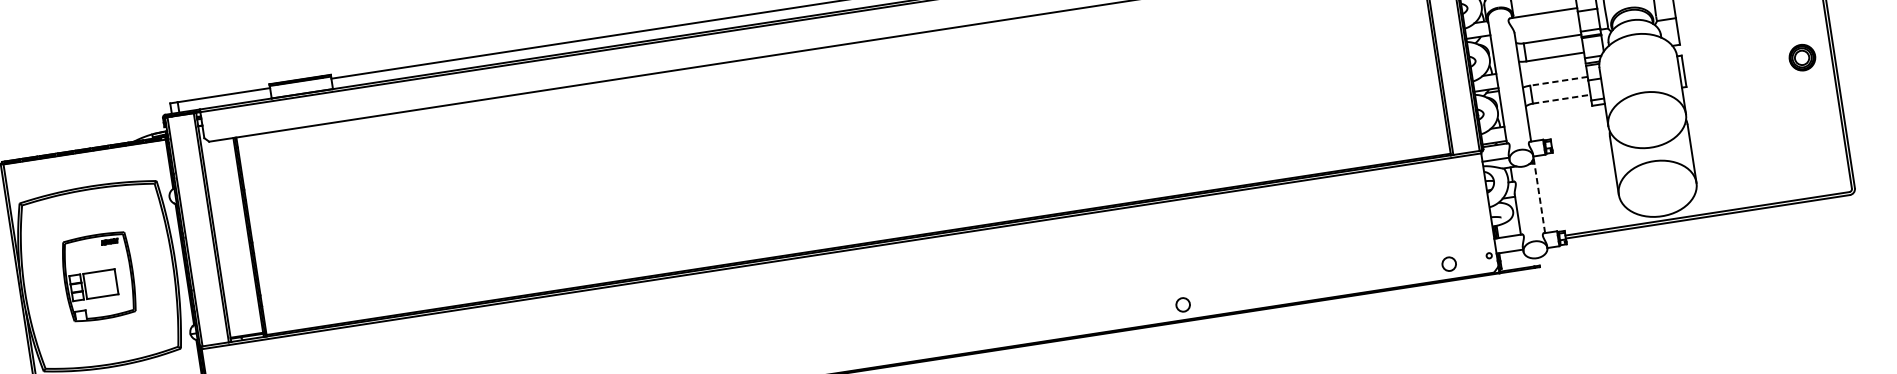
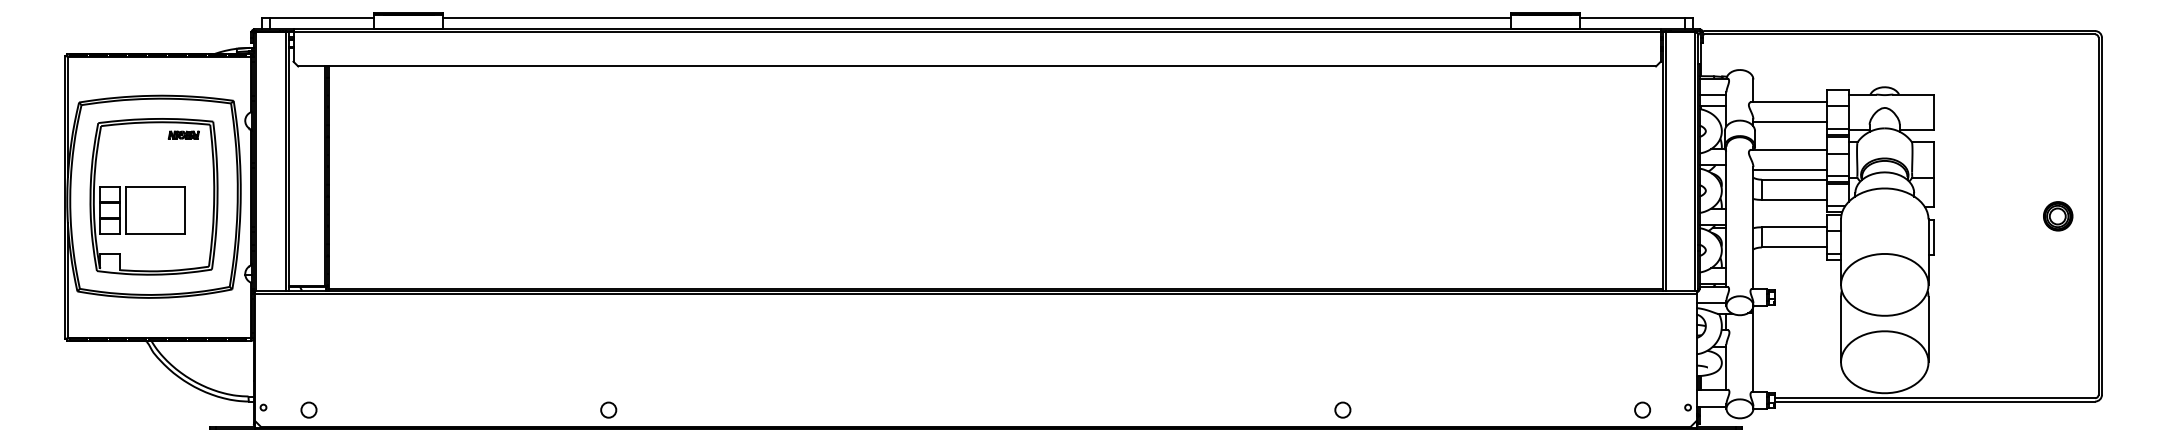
line: (1546, 30) -> (1789, 169), added
part: (1802, 57) -> (2058, 216), moved
line: (1558, 81) -> (1793, 227), dashed -> solid
line: (1561, 99) -> (1794, 247), dashed -> solid
line: (1539, 194) -> (1753, 348), dashed -> solid
part: (98, 276) -> (153, 196), size x1.67

